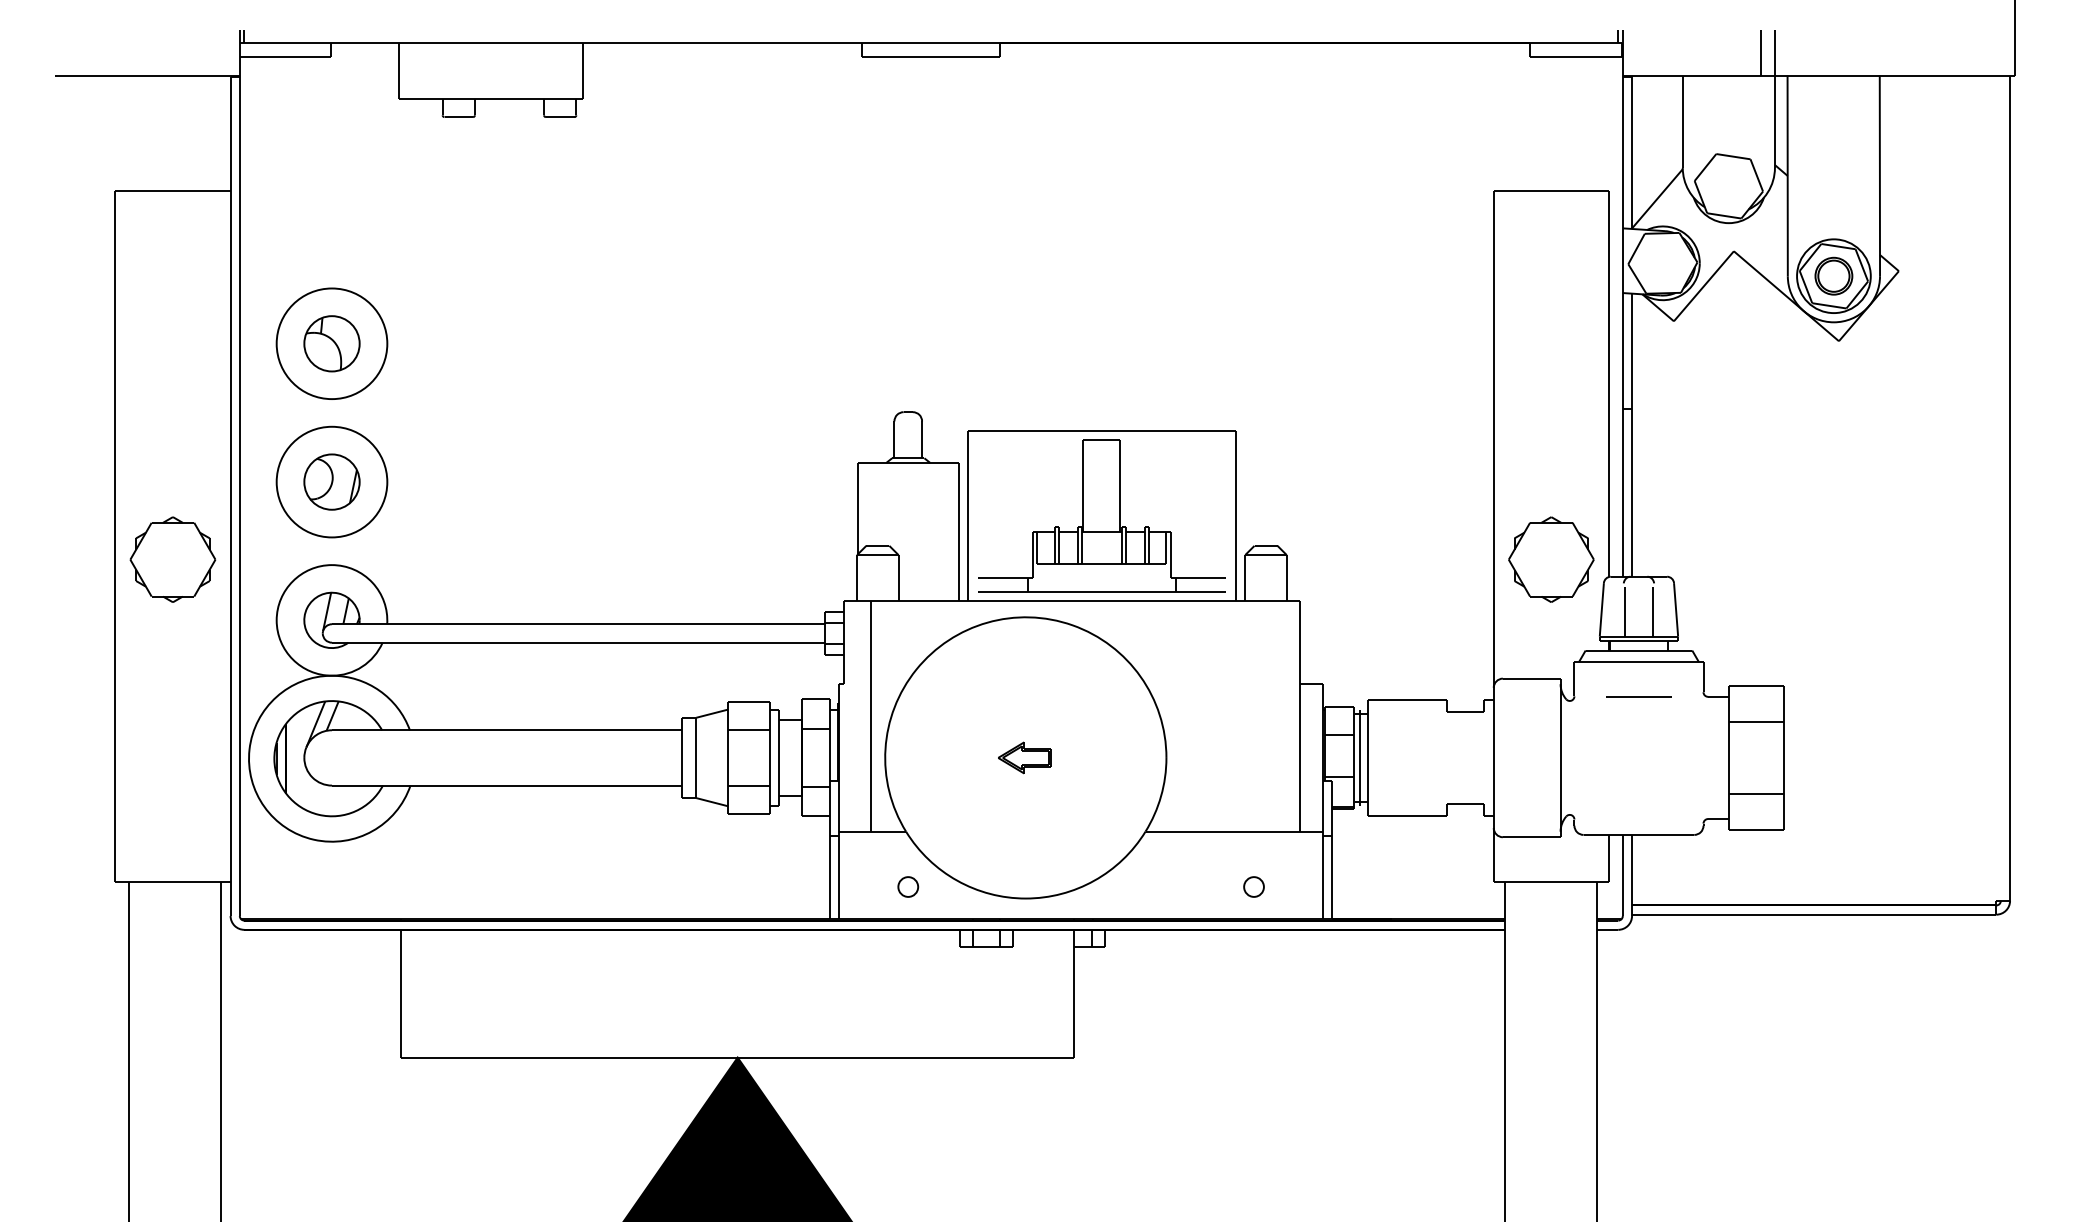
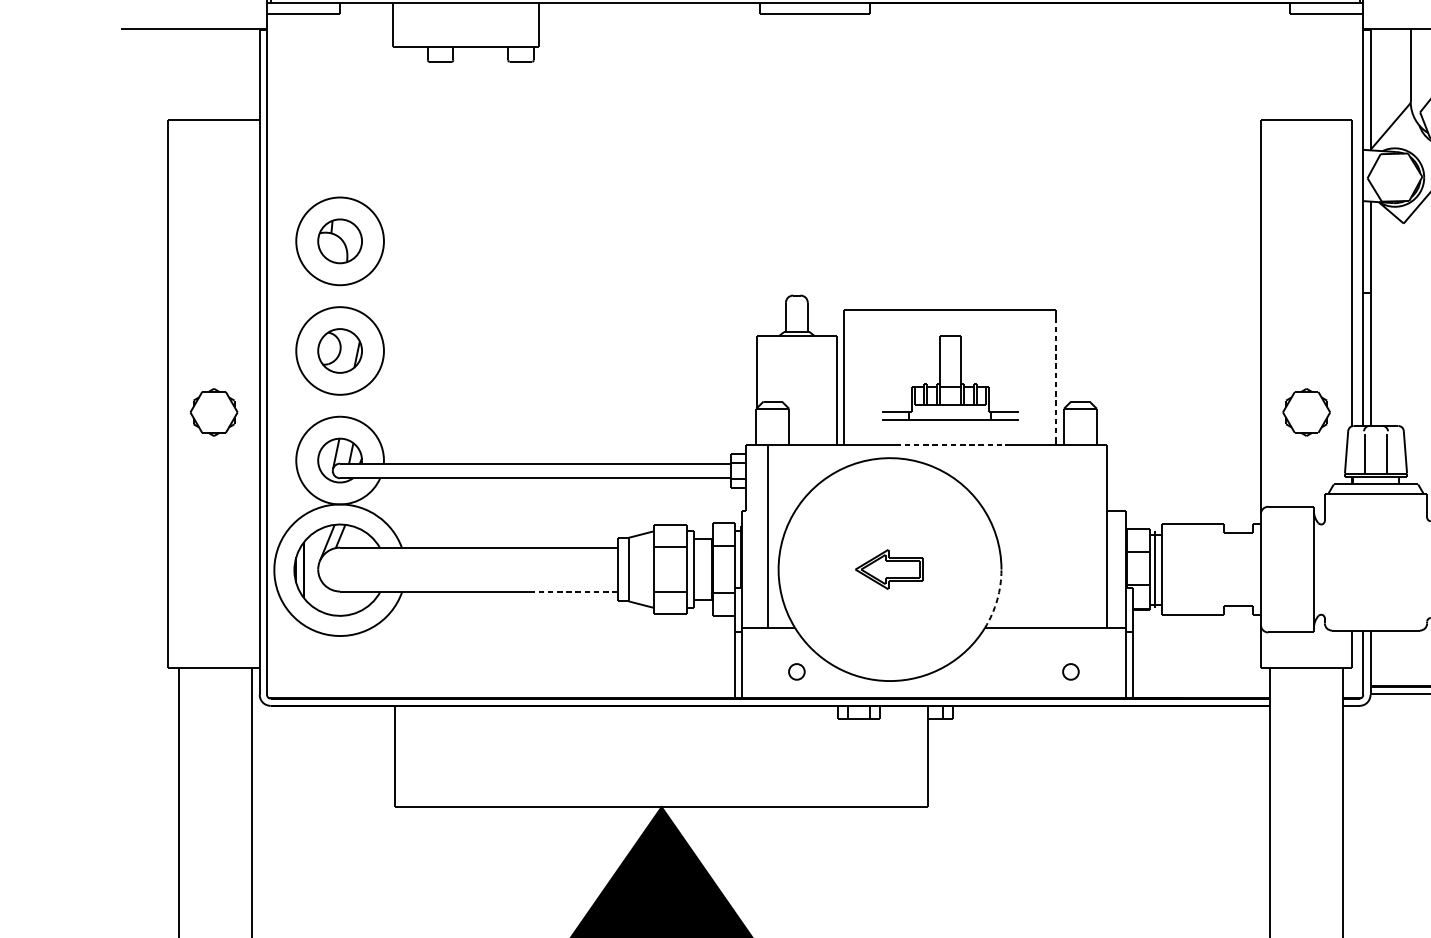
part: (1101, 515) -> (950, 377), size x0.7
line: (1235, 516) -> (1056, 378), solid -> dashed
part: (172, 559) -> (213, 412), size x0.7
part: (1551, 559) -> (1306, 412), size x0.7
line: (1102, 601) -> (950, 445), solid -> dashed
line: (1638, 696) -> (1375, 520), removed
part: (1024, 757) -> (888, 569), size x1.6
line: (628, 785) -> (575, 591), solid -> dashed
line: (1161, 796) -> (997, 600), solid -> dashed

